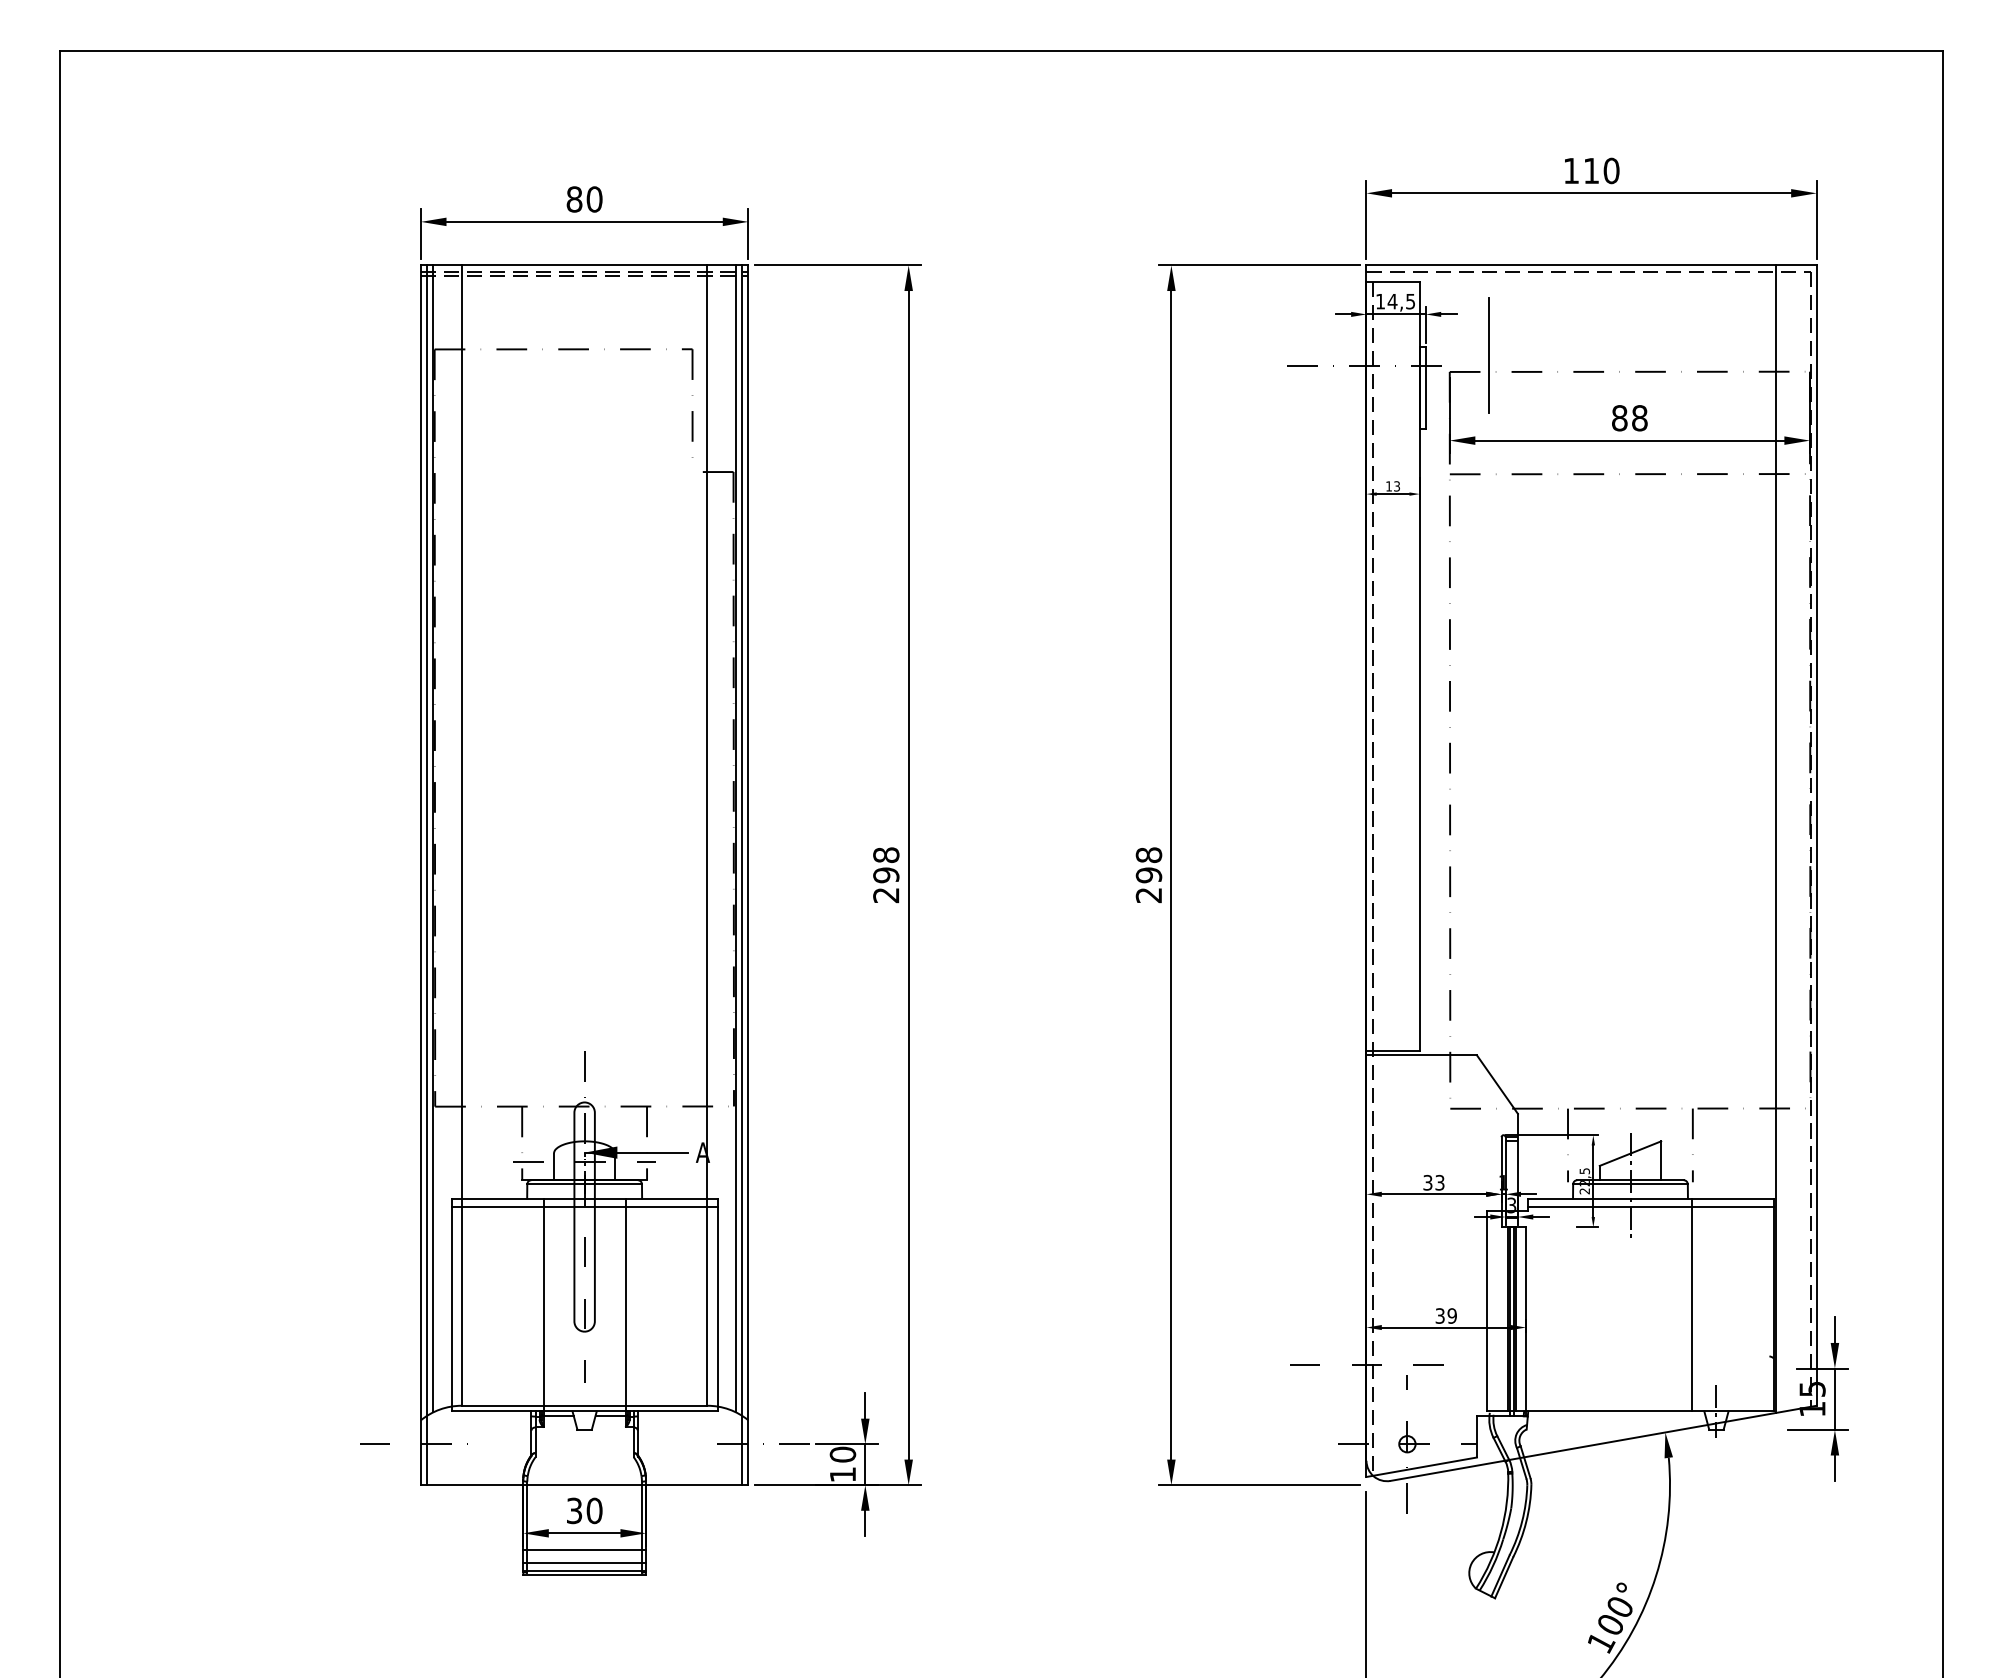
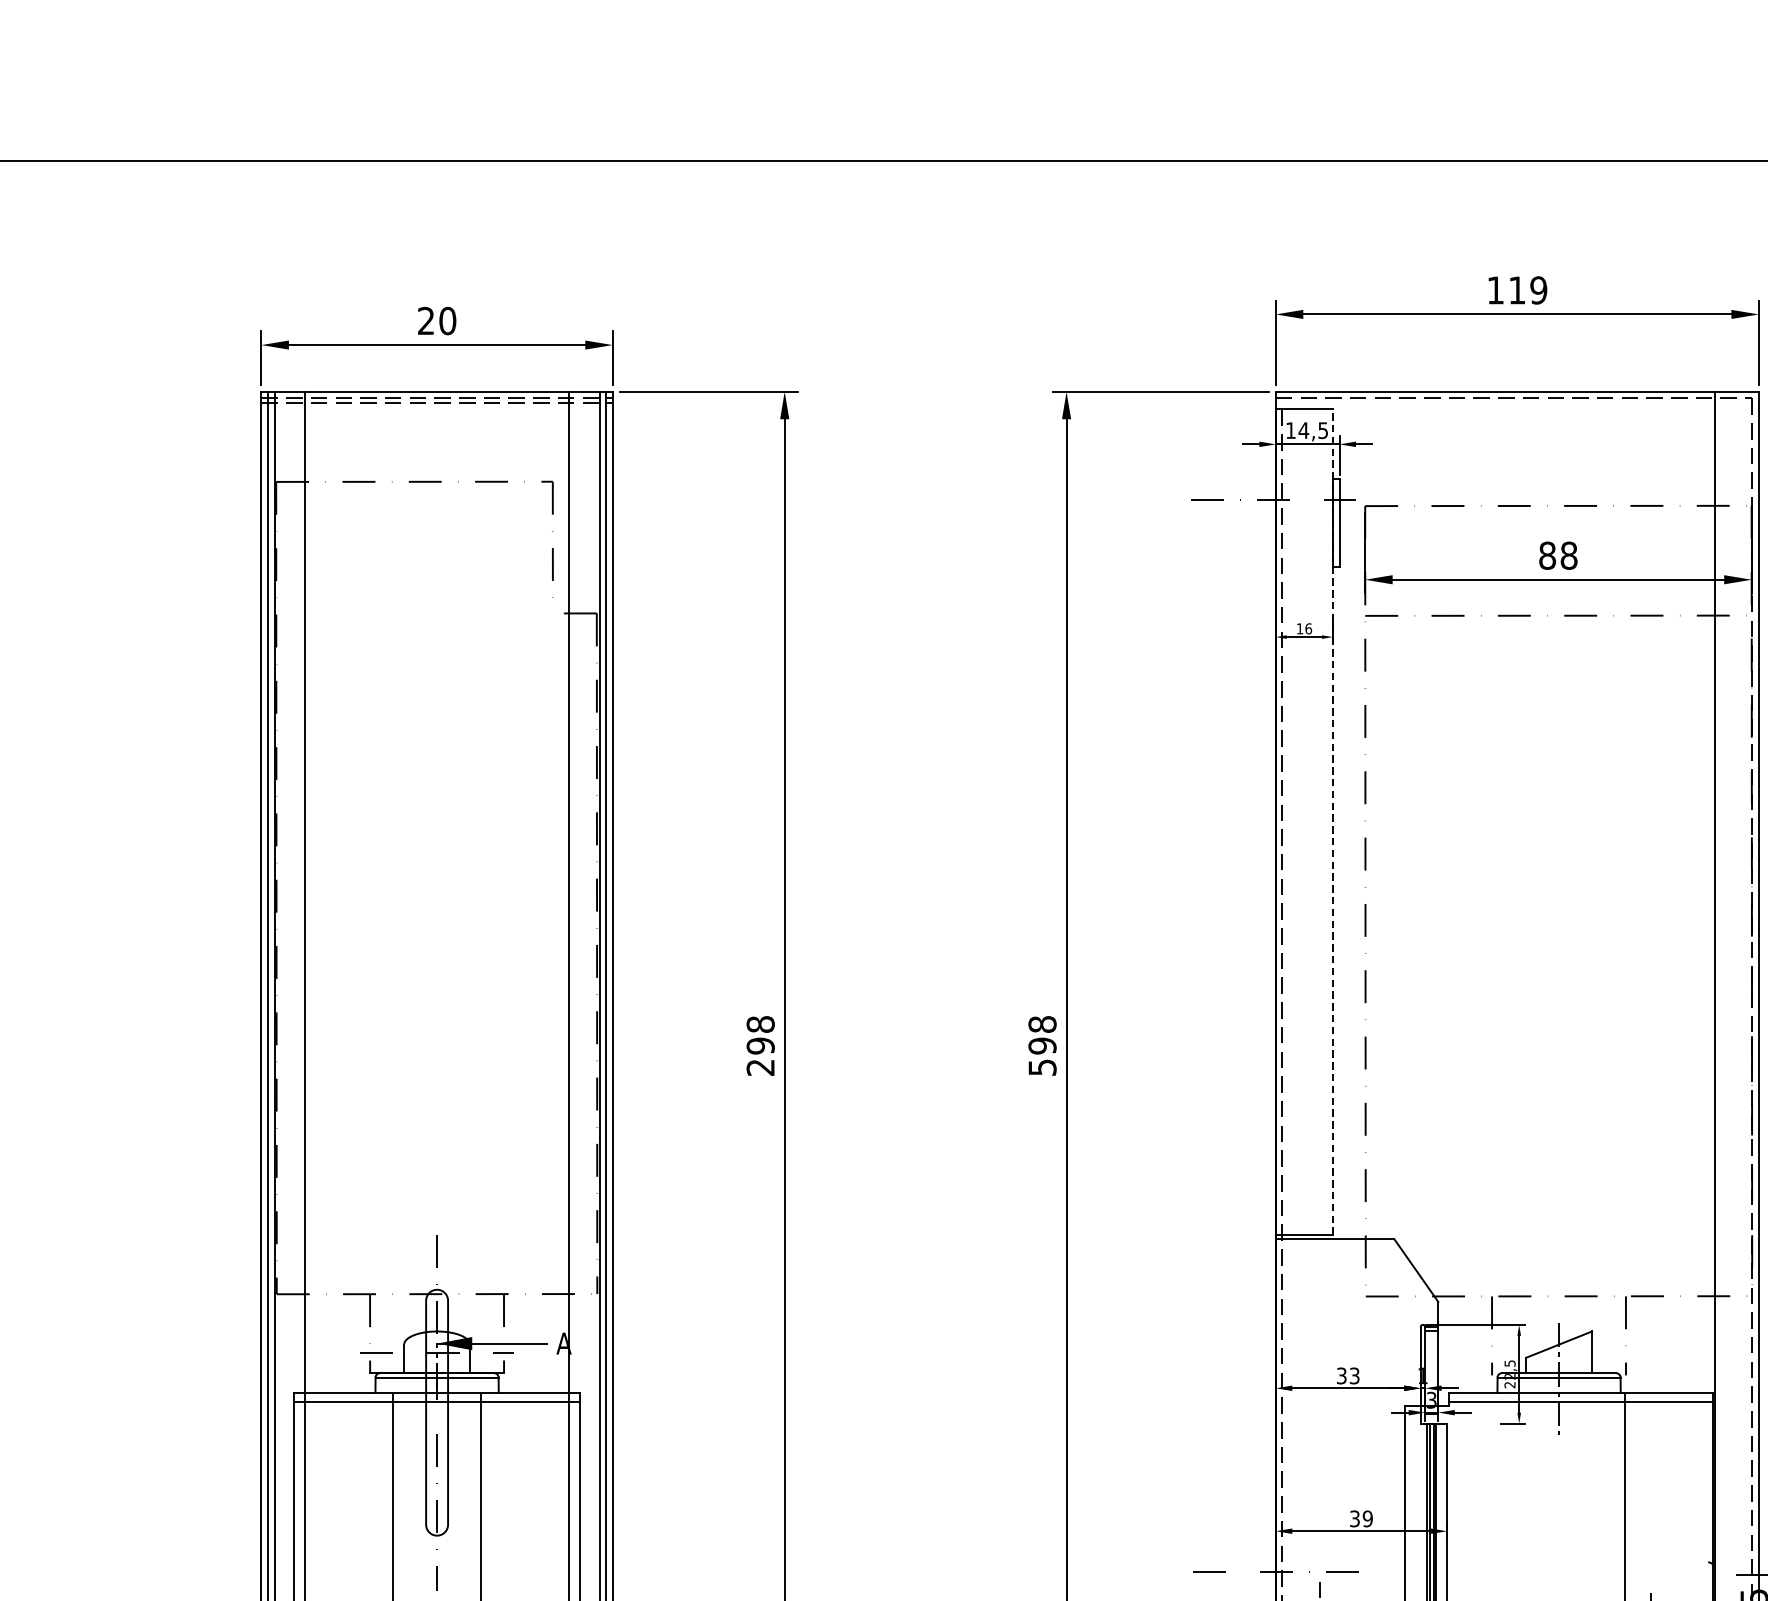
text: (1611, 171) -> (1538, 291), 110 -> 119
text: (574, 199) -> (426, 321), 80 -> 20
line: (1489, 355) -> (1407, 488), removed
text: (1397, 486) -> (1309, 628), 13 -> 16
line: (1419, 666) -> (1332, 822), solid -> dashed
text: (1148, 895) -> (1042, 1067), 298 -> 598

